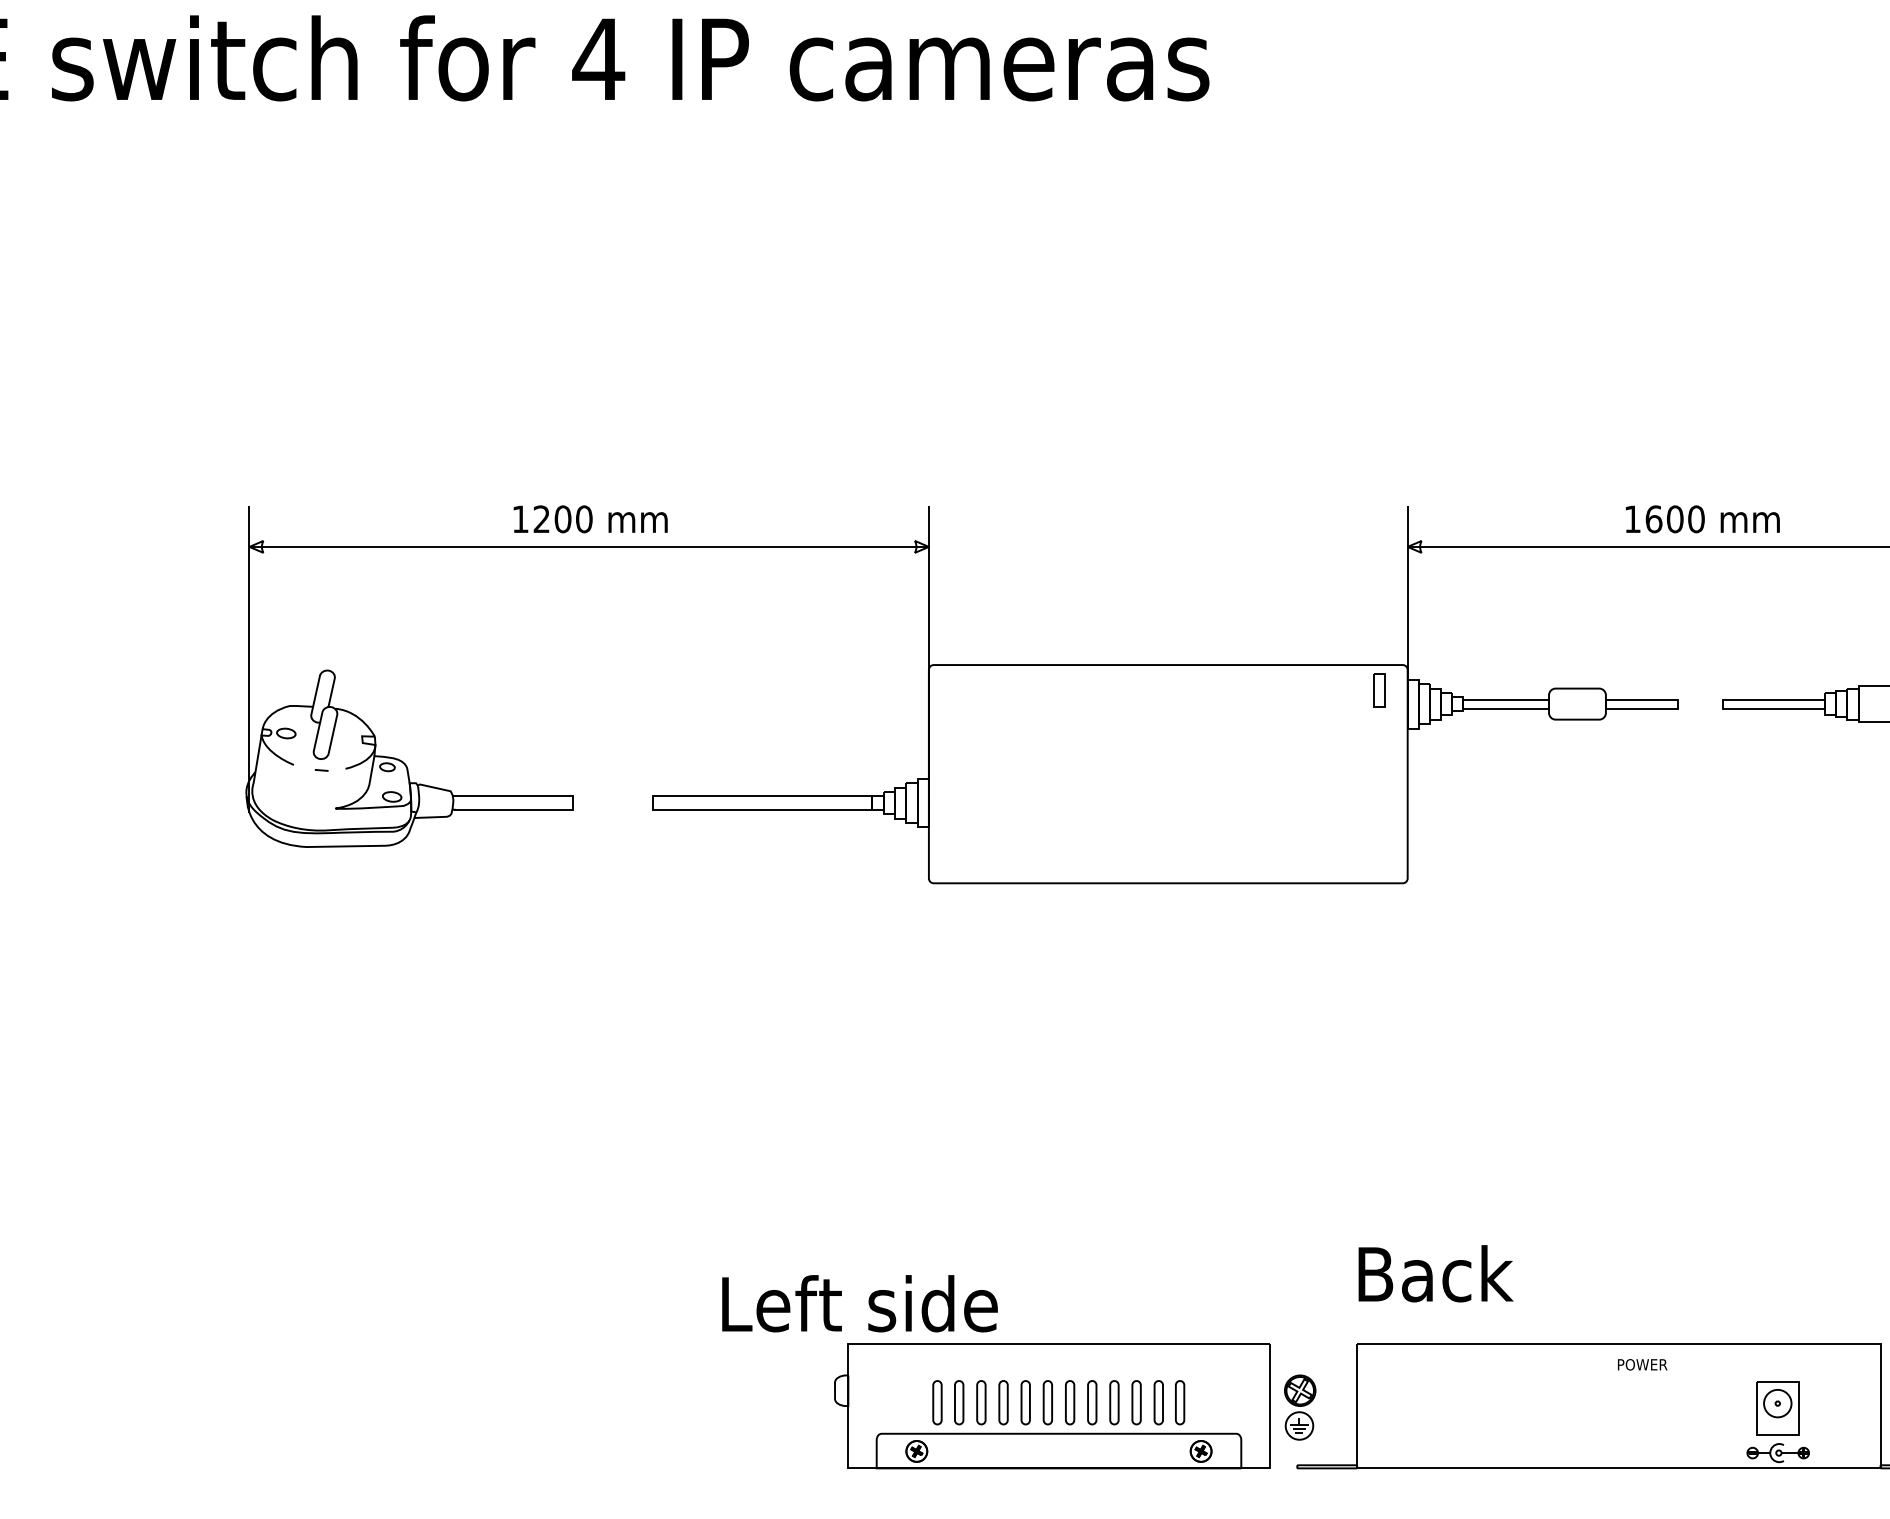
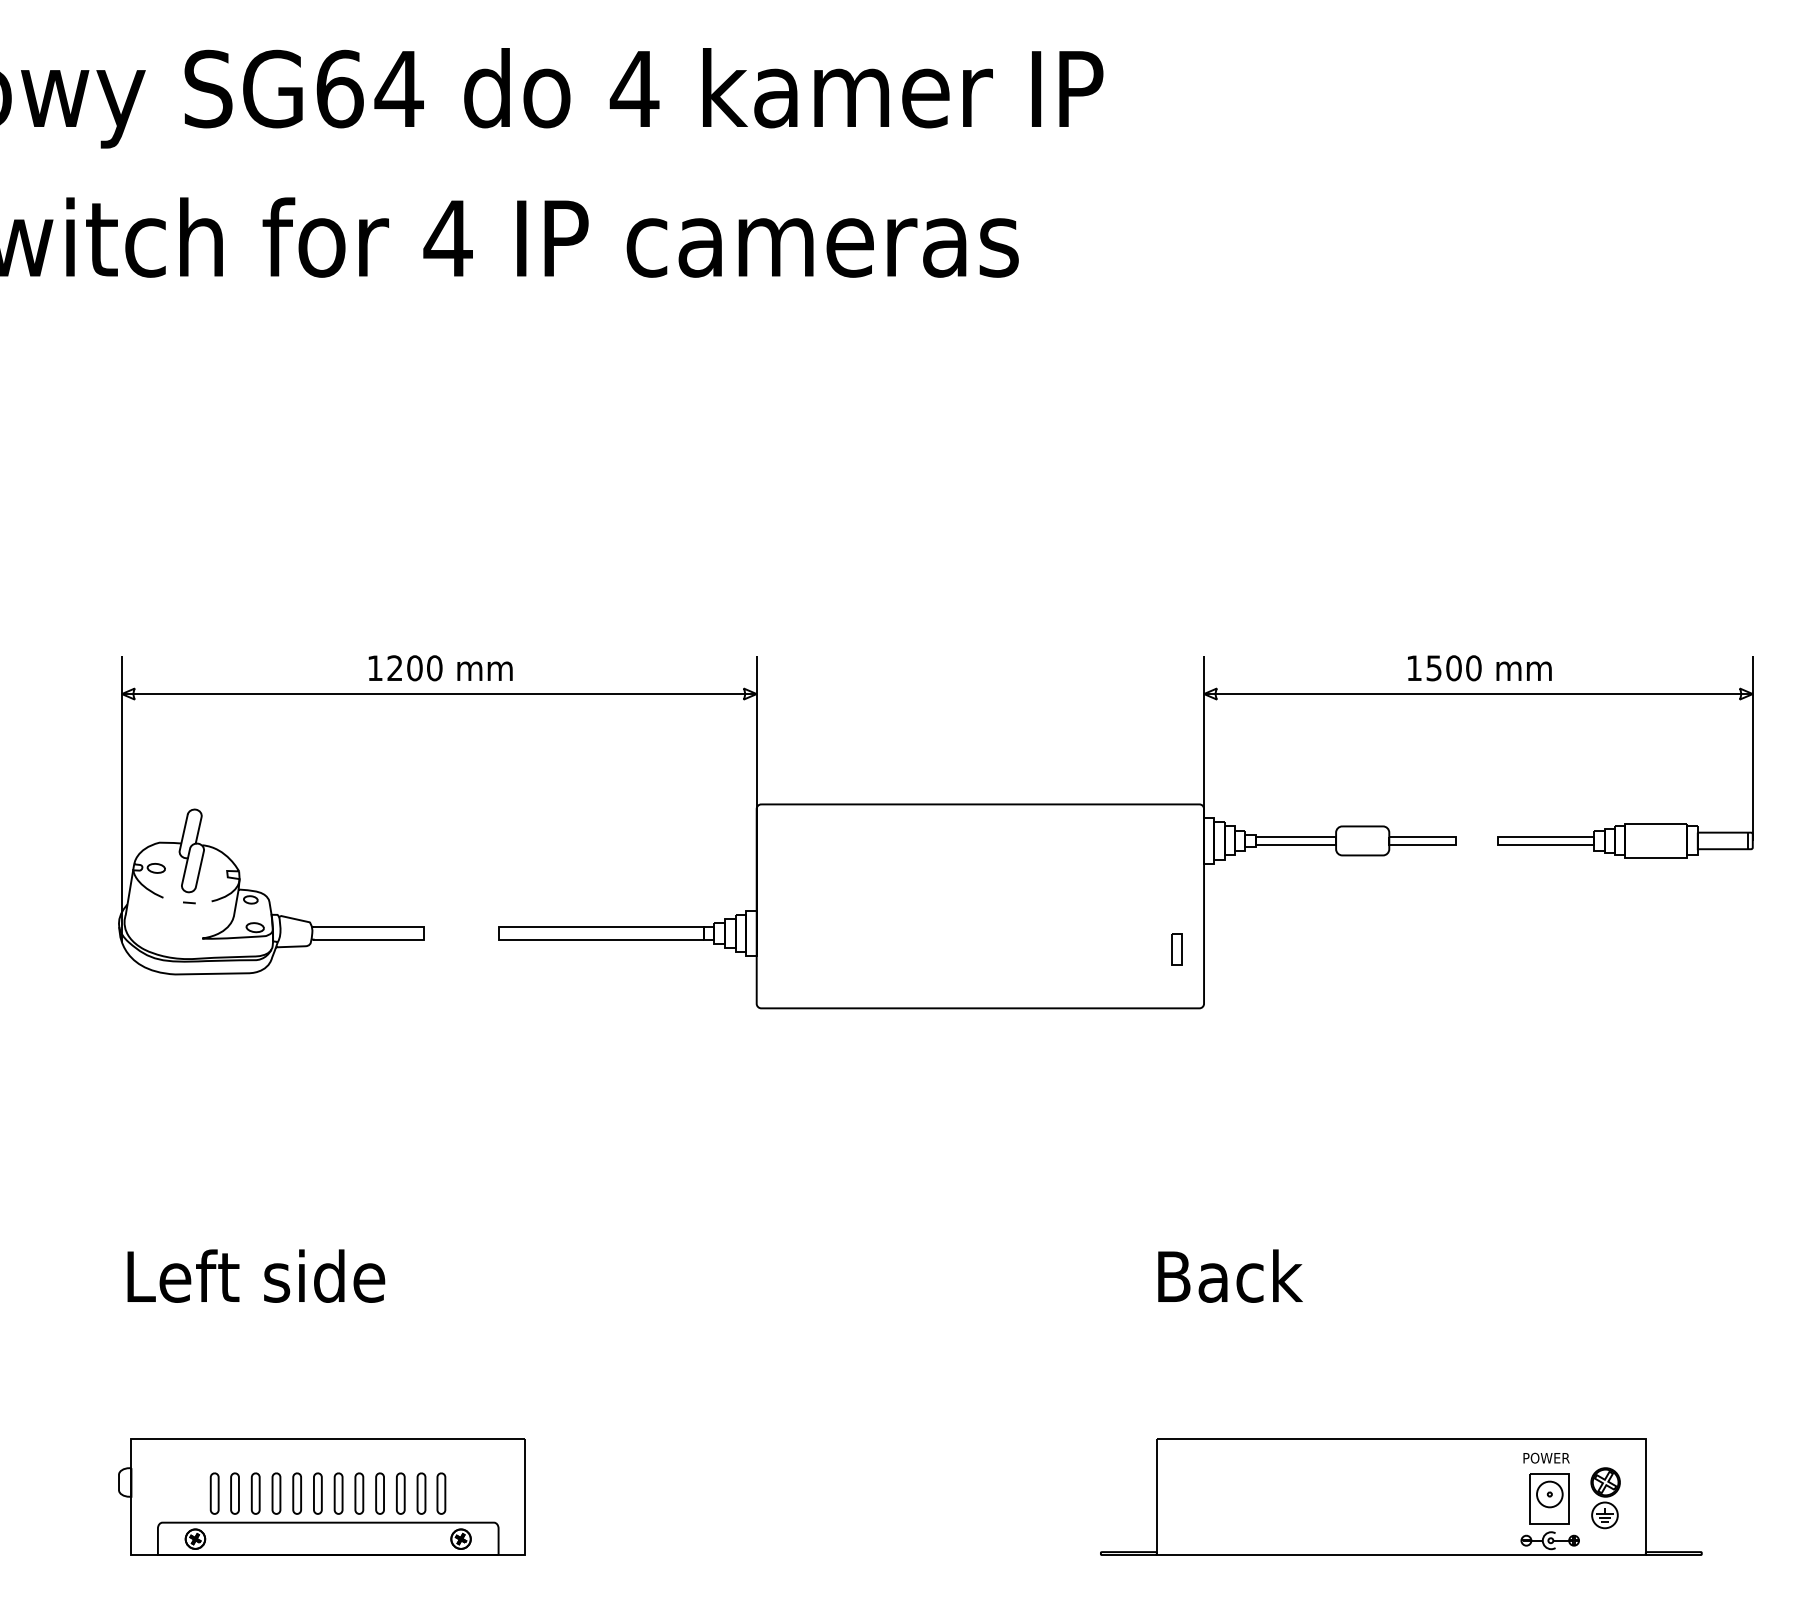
text: (1654, 519) -> (1434, 668), 1600 -> 1500
part: (1378, 690) -> (1176, 949), moved
text: (1435, 1273) -> (1230, 1275), moved
text: (860, 1303) -> (256, 1275), moved
text: (1642, 1364) -> (1546, 1457), moved
part: (1051, 1405) -> (321, 1496), moved
part: (1300, 1407) -> (1605, 1498), moved

